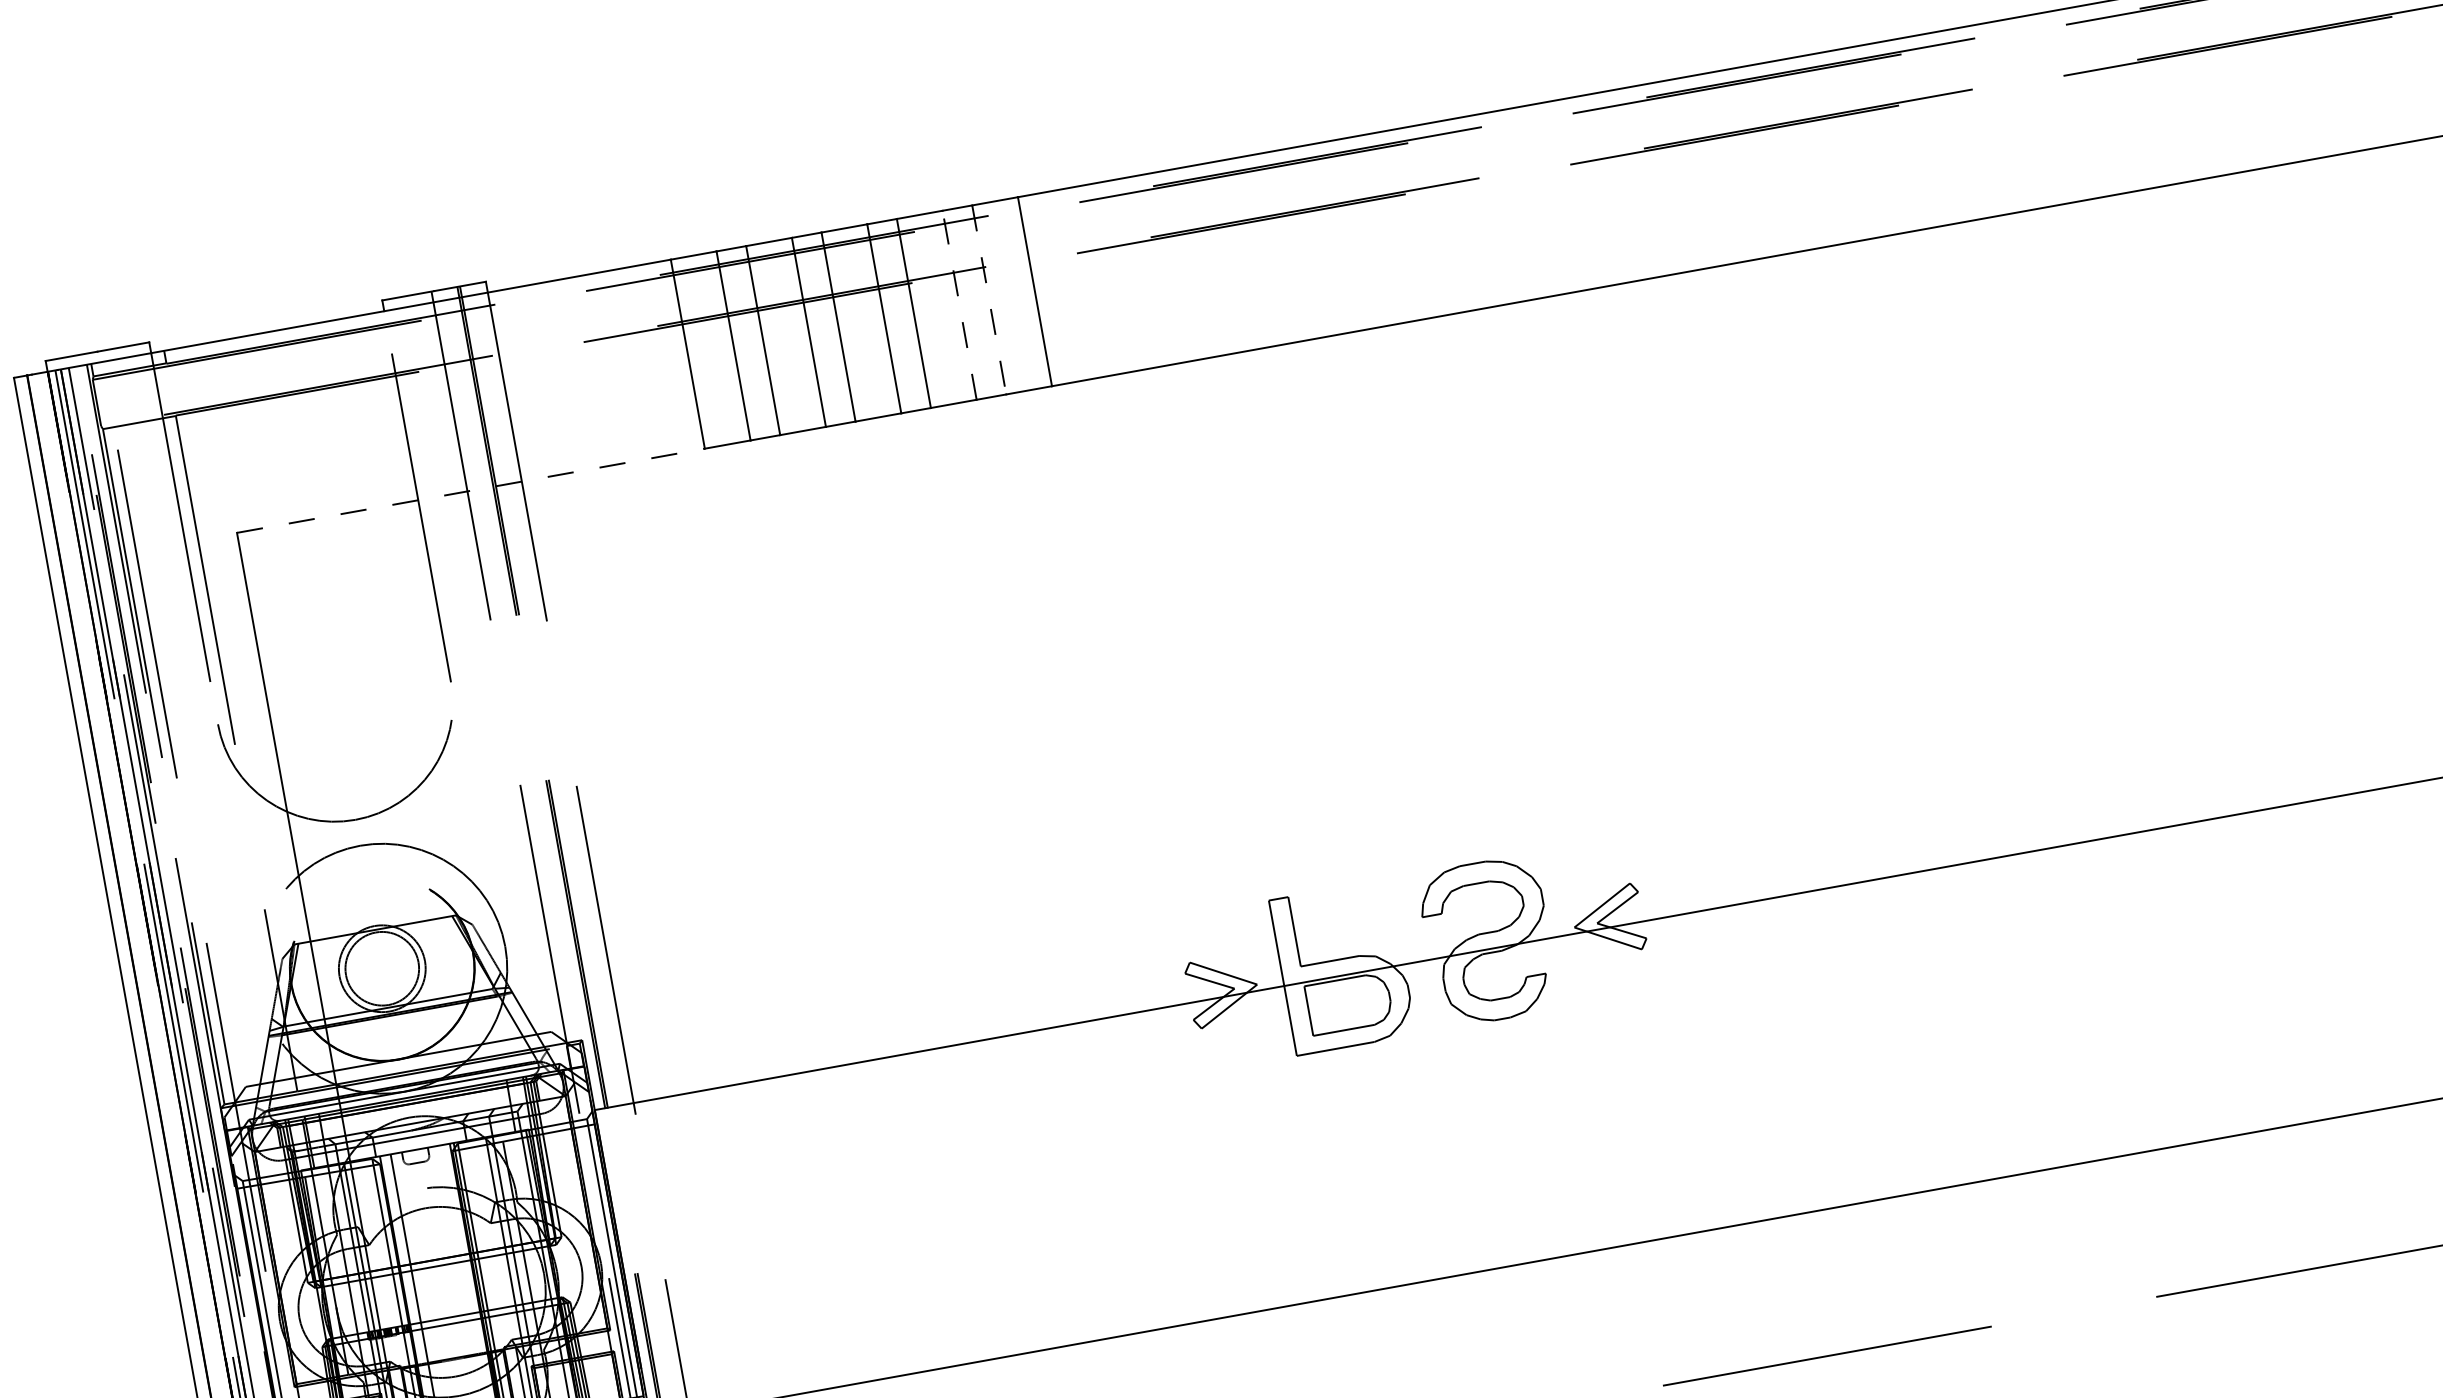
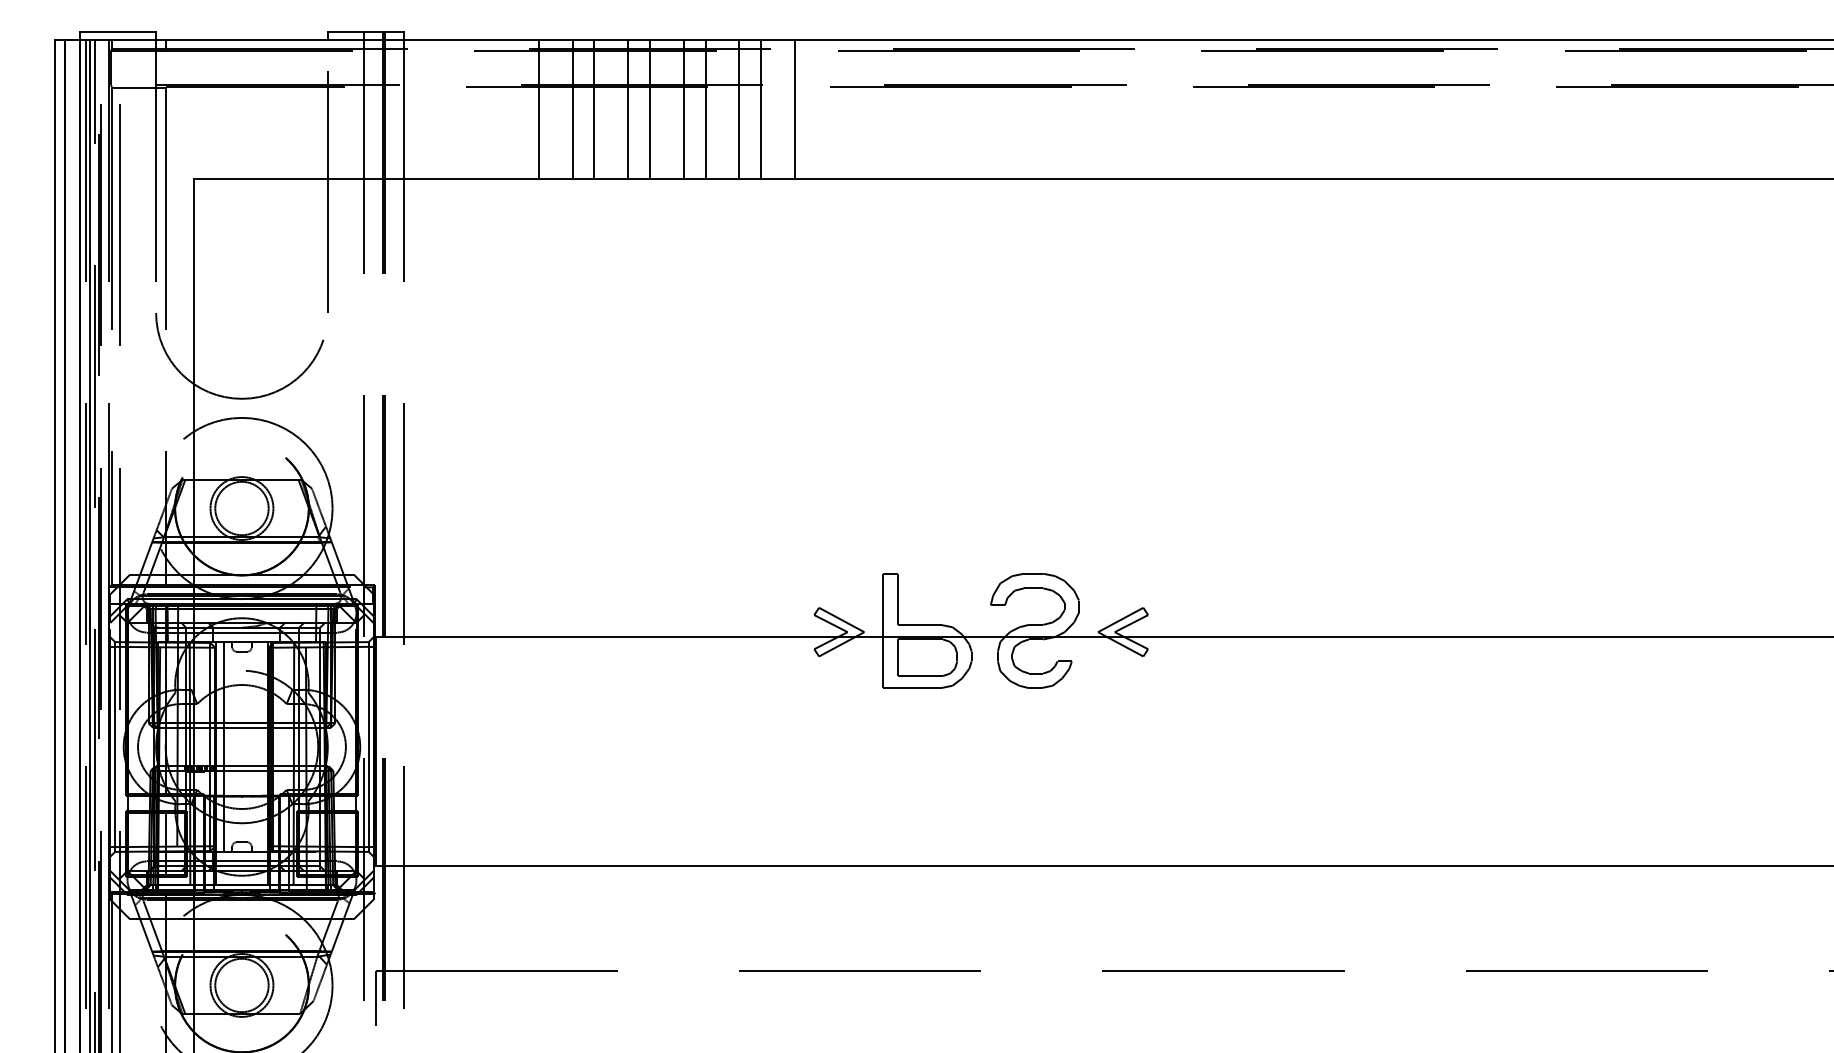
line: (989, 300) -> (761, 109), dashed -> solid
line: (960, 305) -> (739, 109), dashed -> solid
line: (472, 490) -> (367, 178), dashed -> solid

